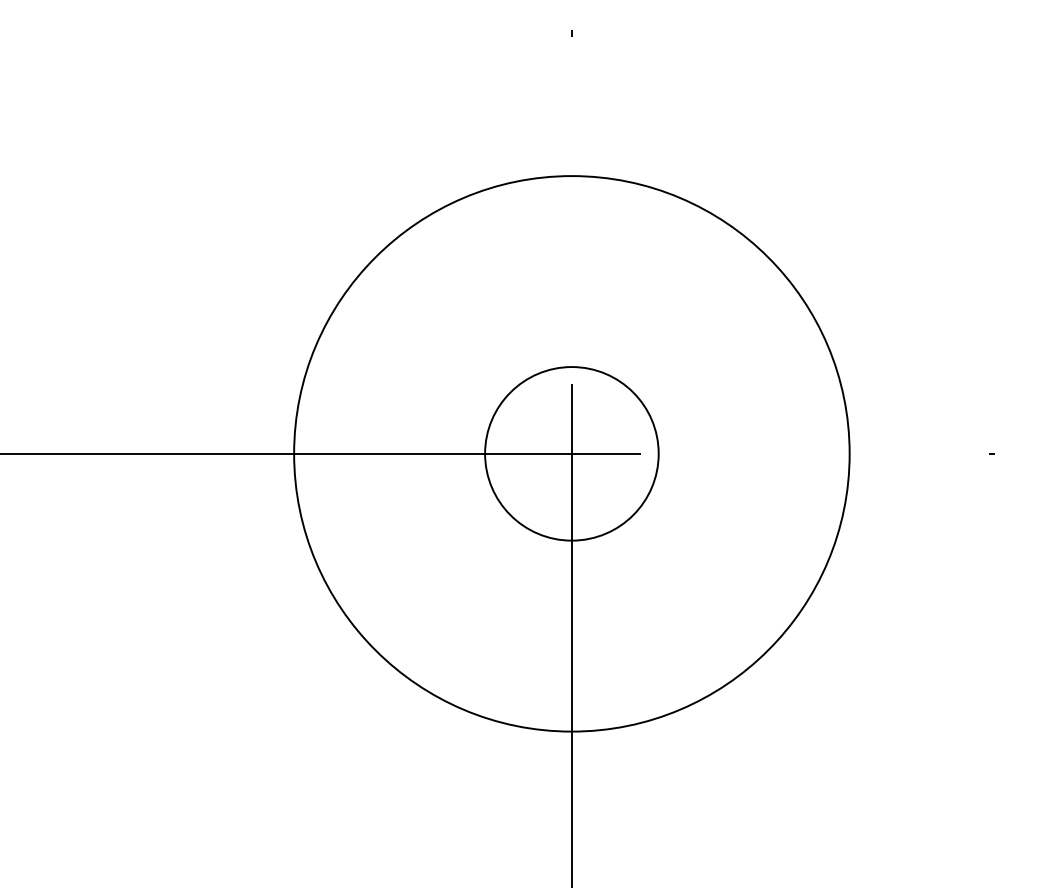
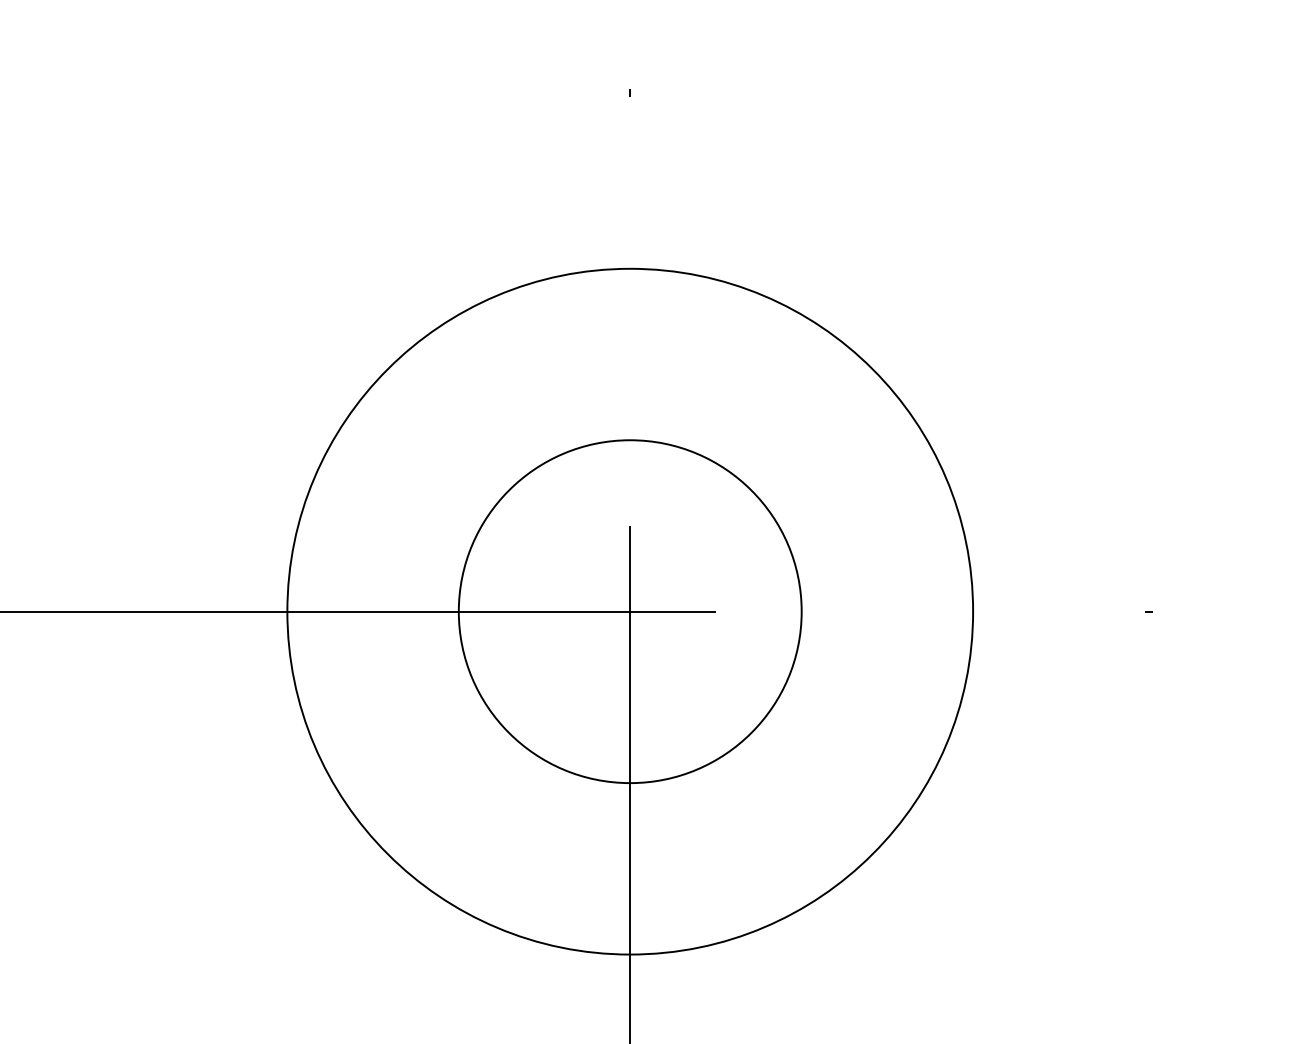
circle: (571, 453) -> (629, 611), size x1.6

